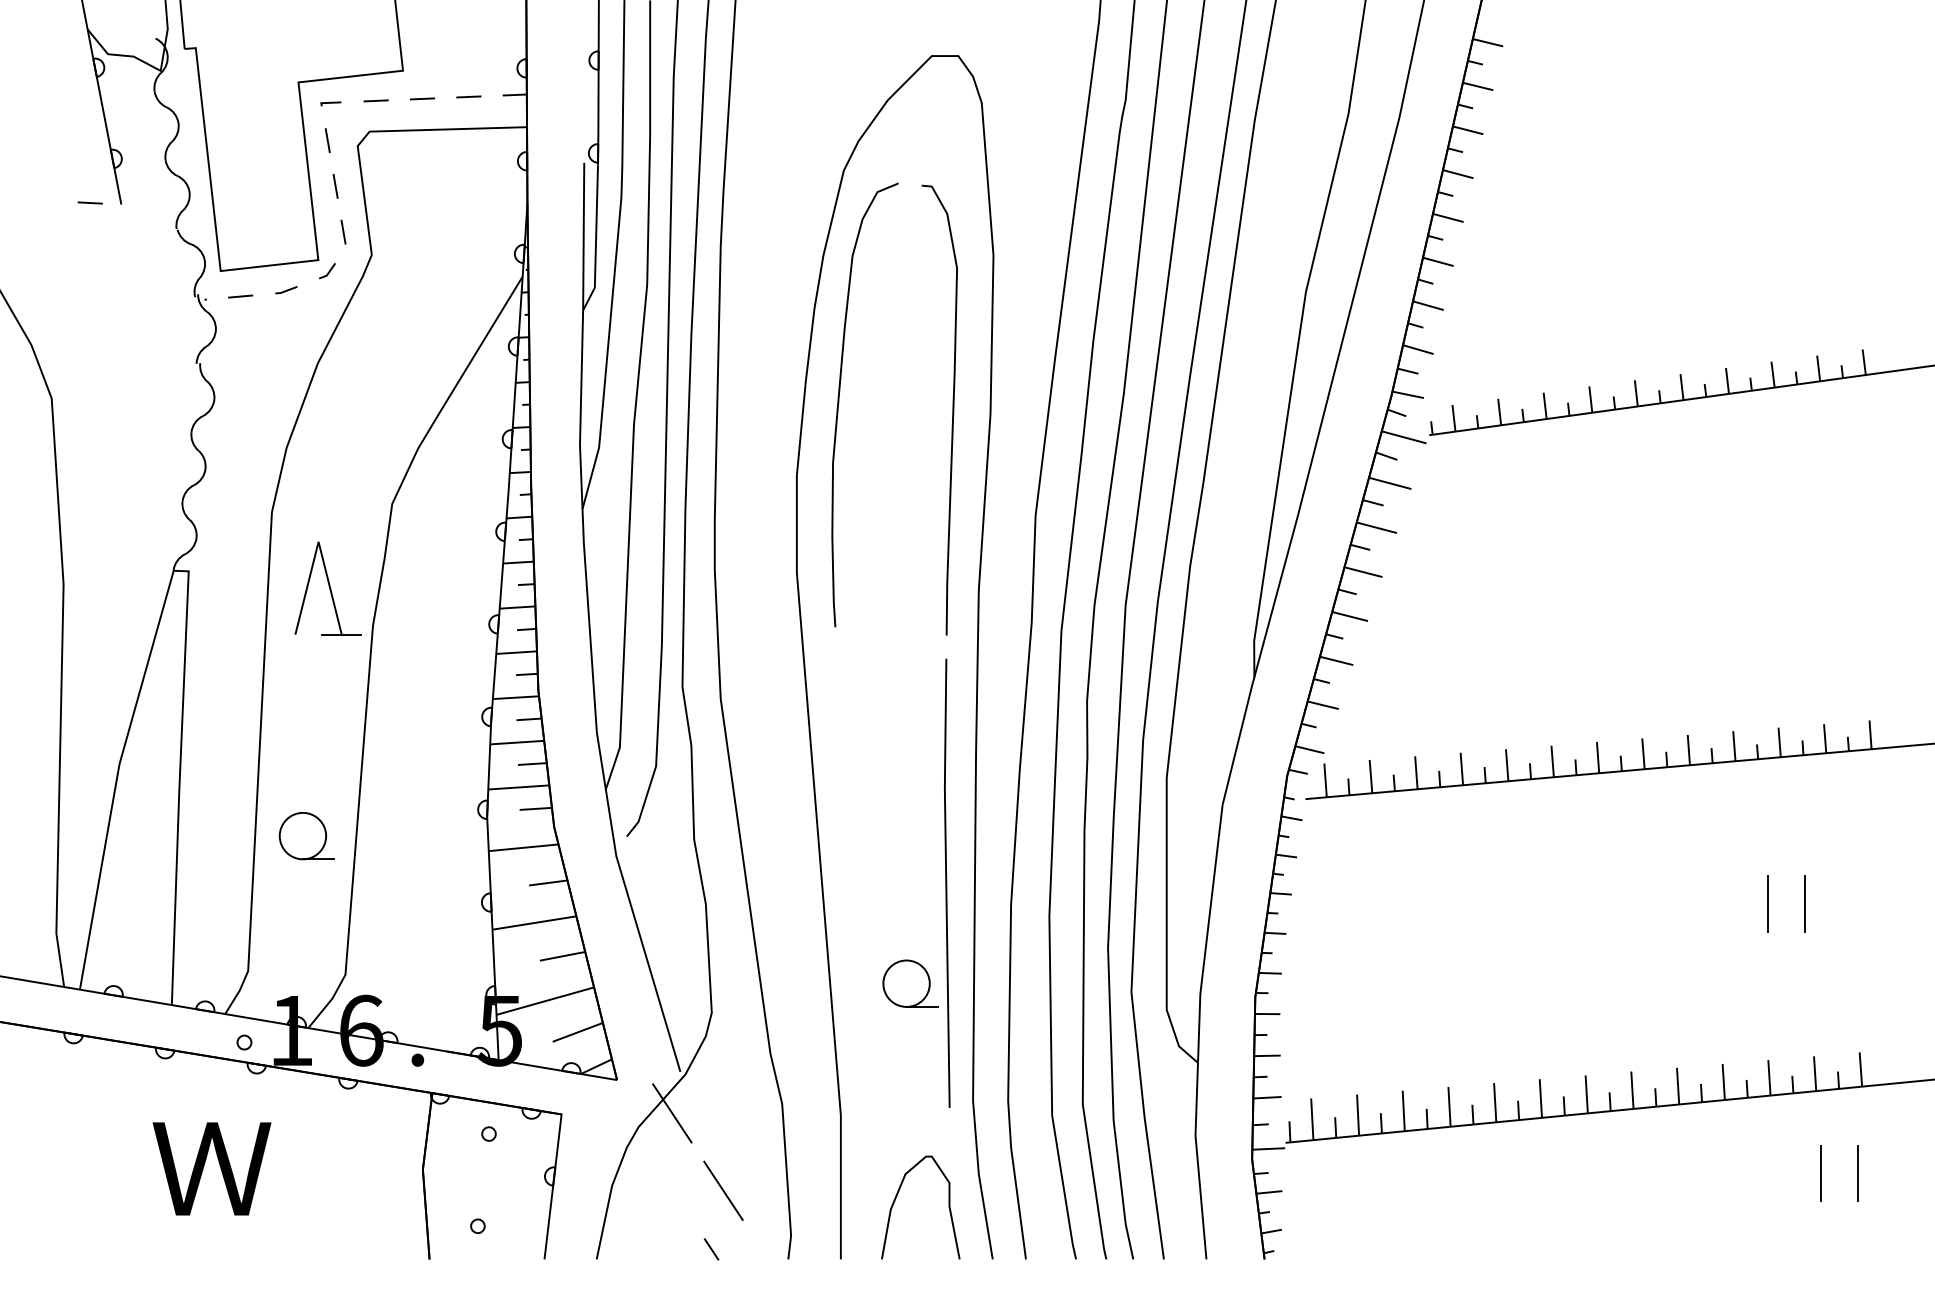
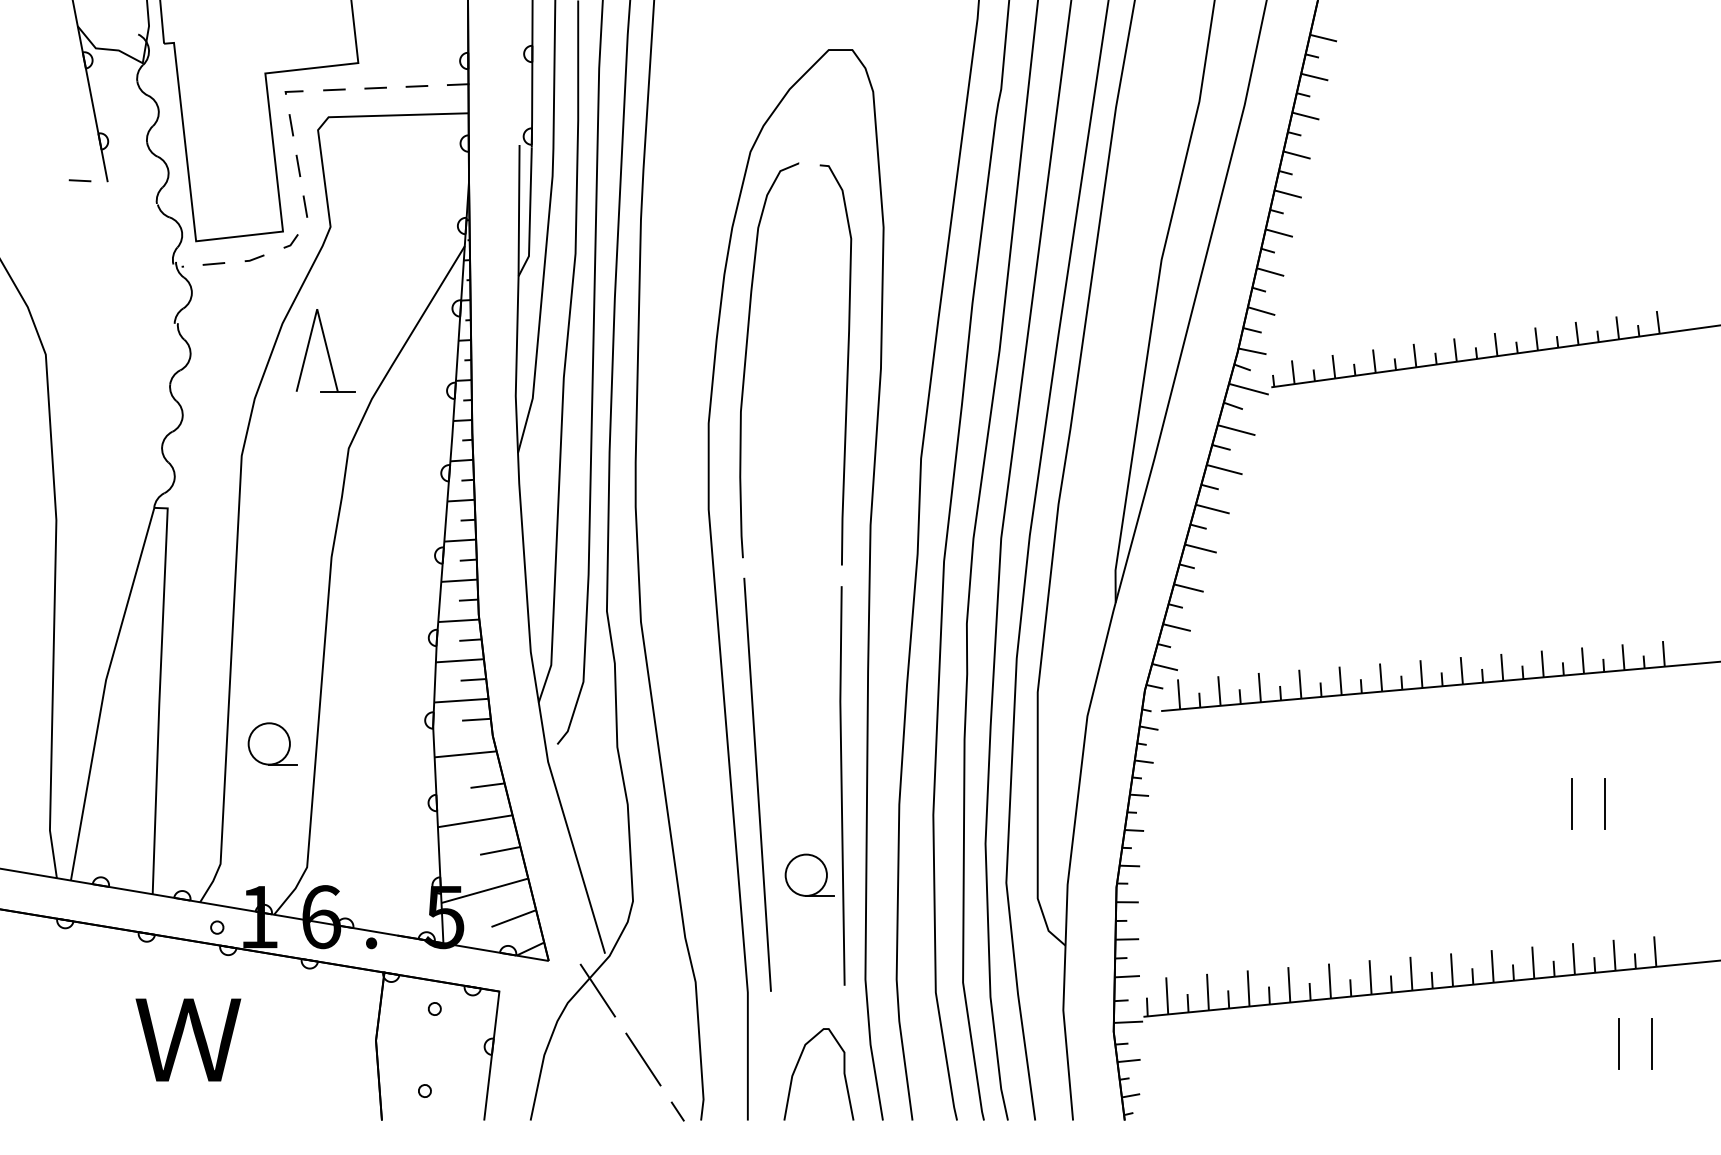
part: (327, 588) -> (325, 350), moved
line: (851, 881) -> (757, 784), added
line: (711, 1249) -> (677, 1111), moved

